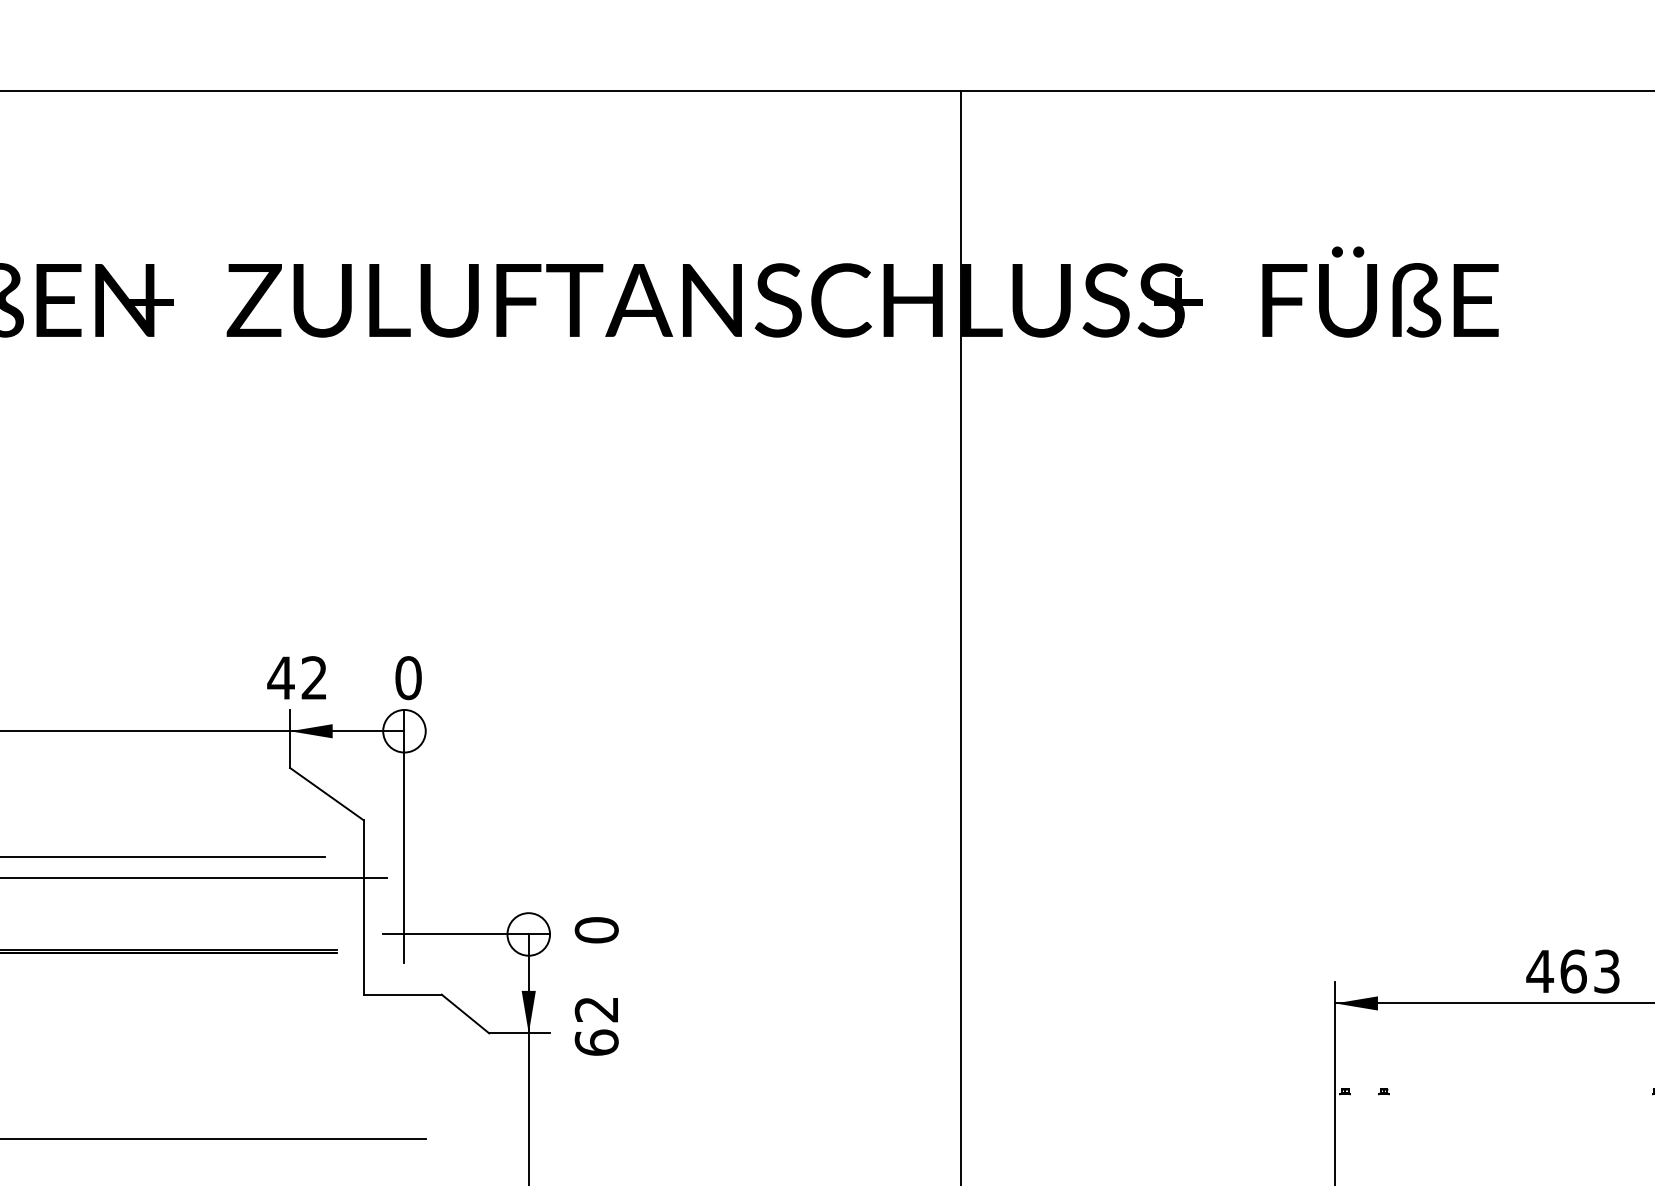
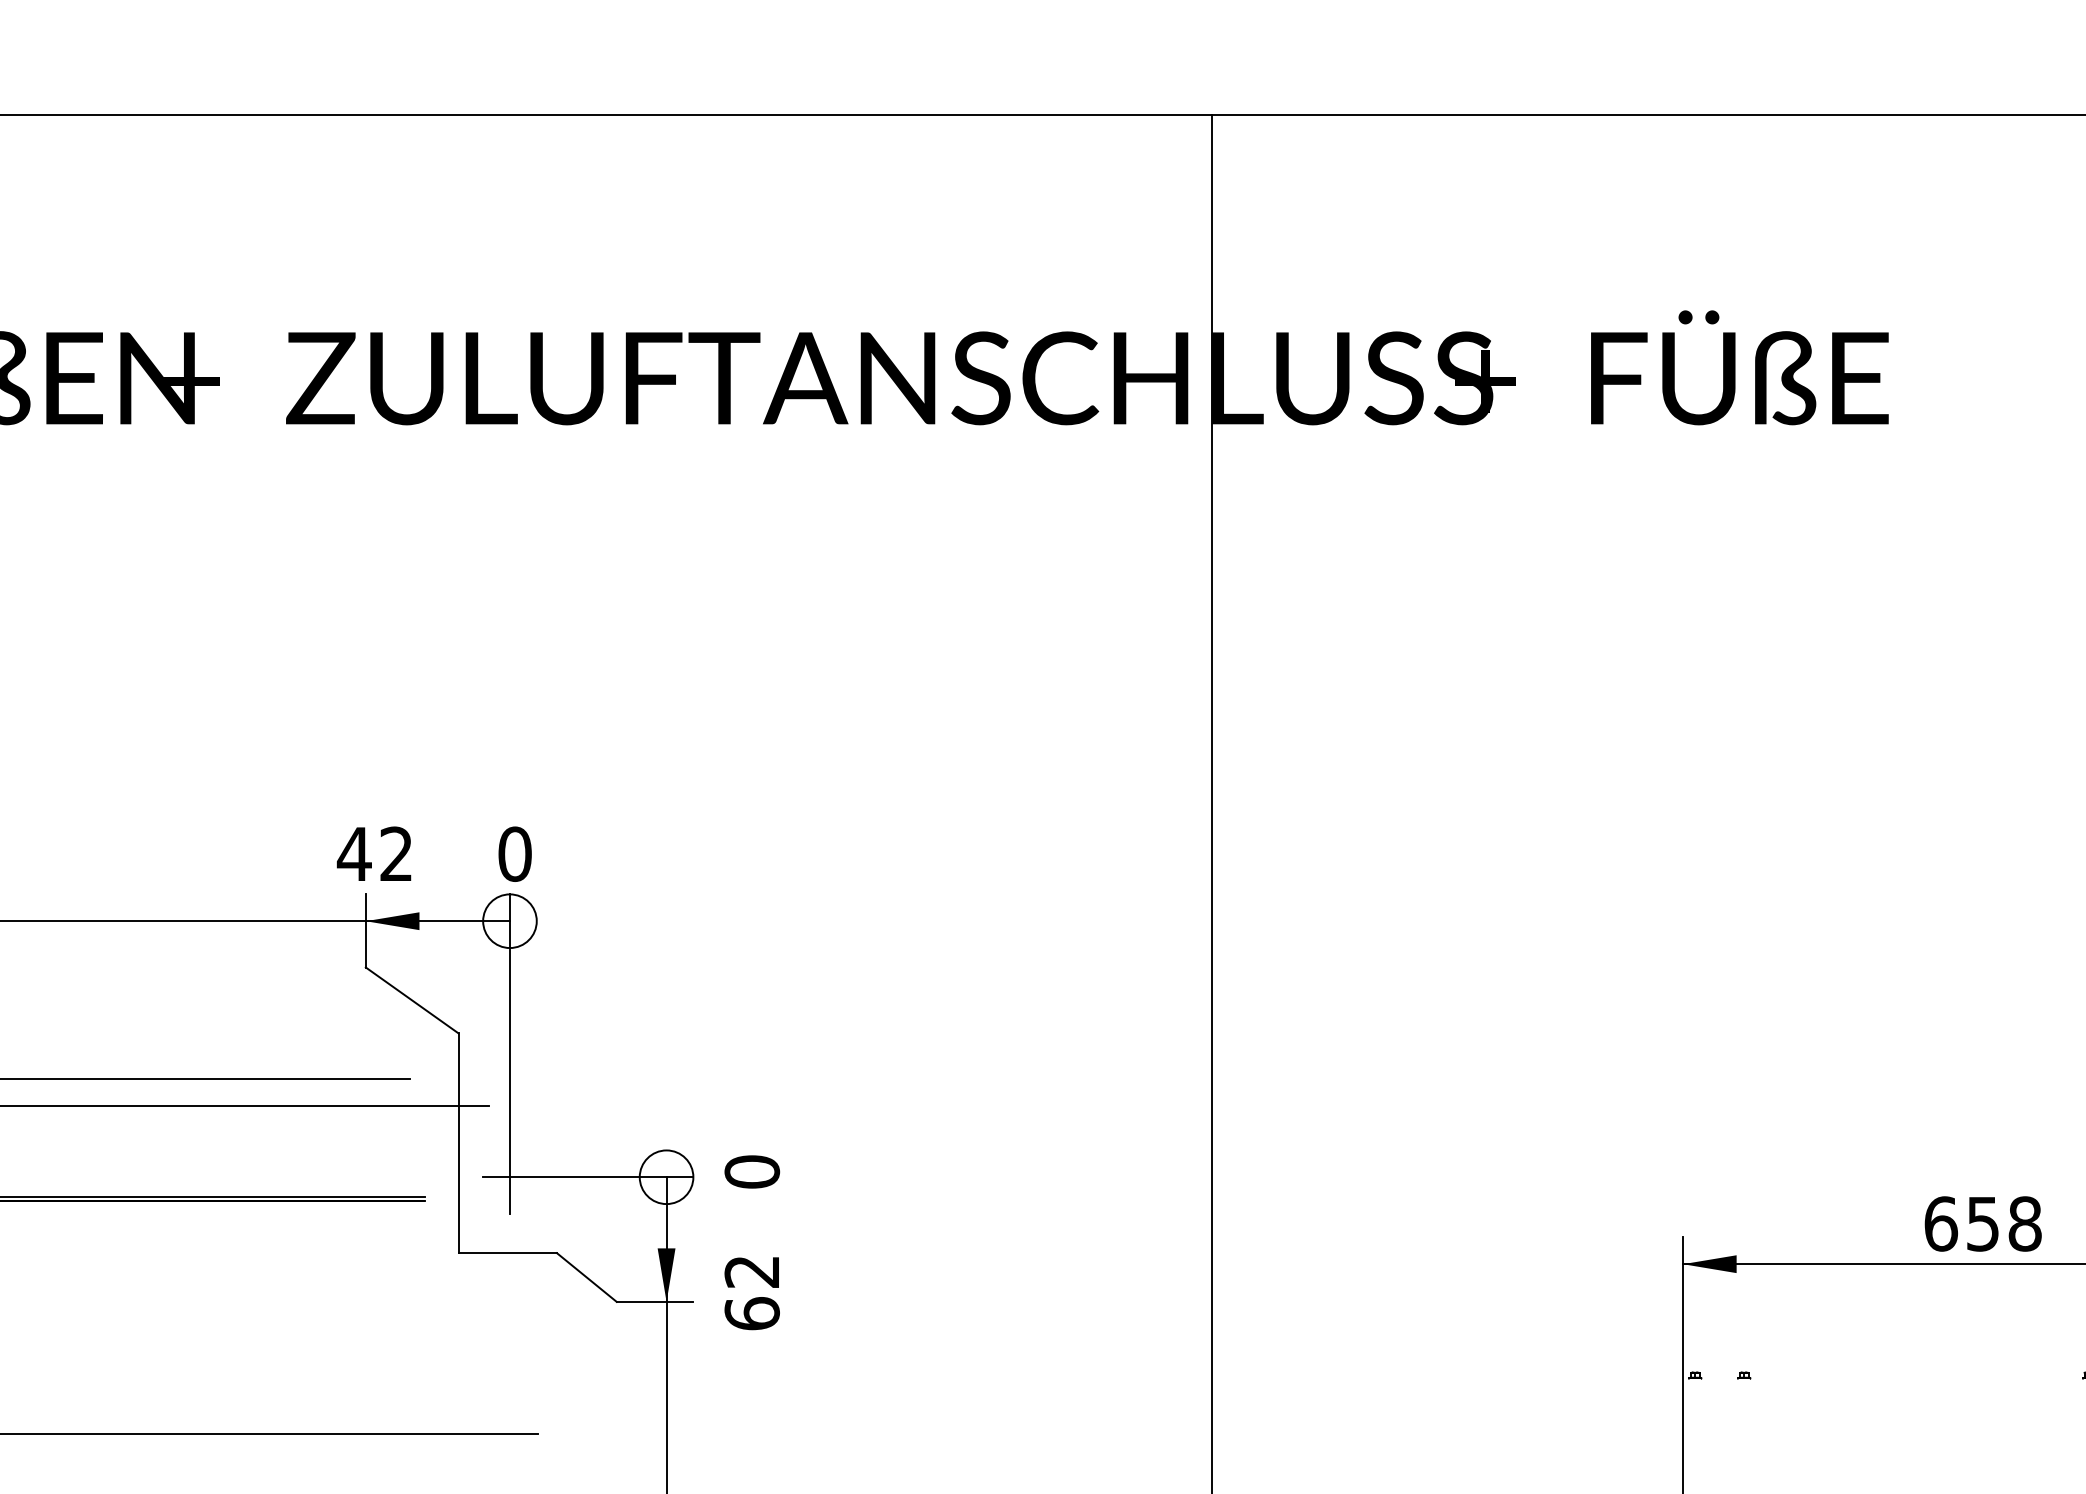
text: (1573, 971) -> (1982, 1223), 463 -> 658

